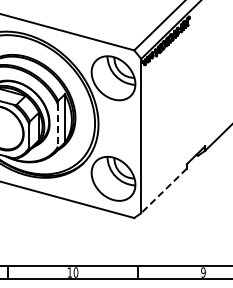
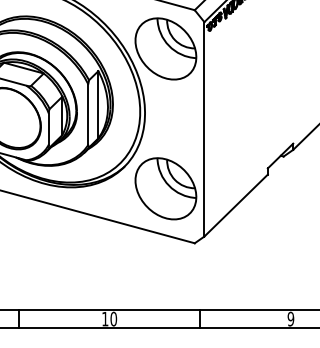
line: (57, 125) -> (87, 114), dashed -> solid
line: (164, 190) -> (236, 204), dashed -> solid

